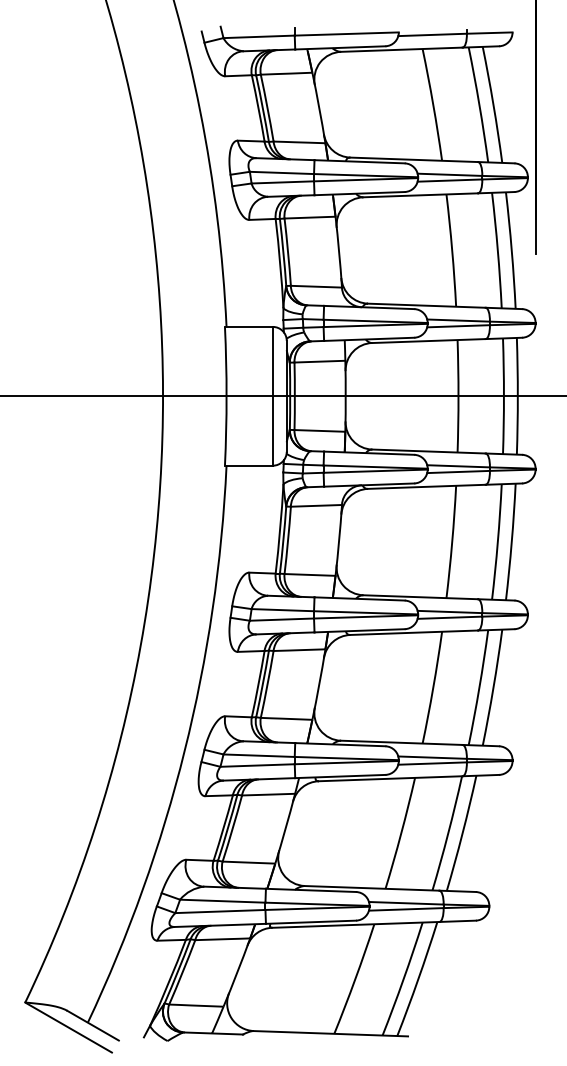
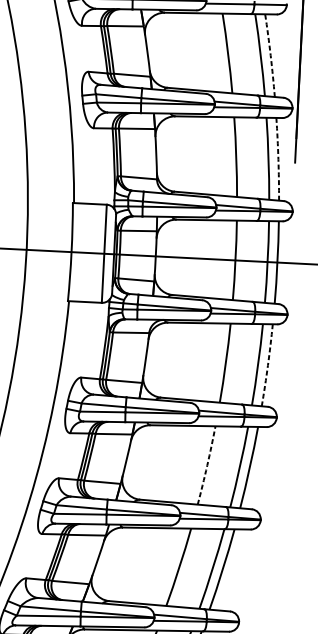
arc: (493, 104) -> (270, 55), solid -> dashed
arc: (511, 250) -> (278, 159), solid -> dashed
arc: (511, 542) -> (267, 365), solid -> dashed
arc: (433, 687) -> (207, 465), solid -> dashed

